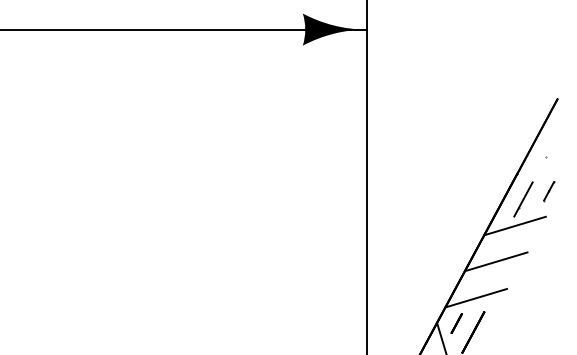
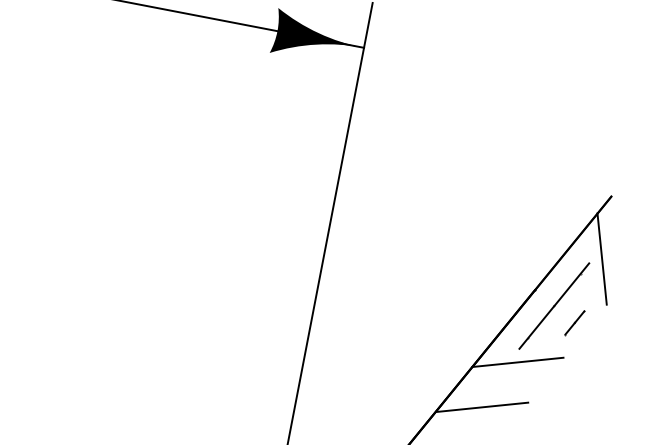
line: (559, 143) -> (602, 258), added
line: (541, 165) -> (571, 284), added

